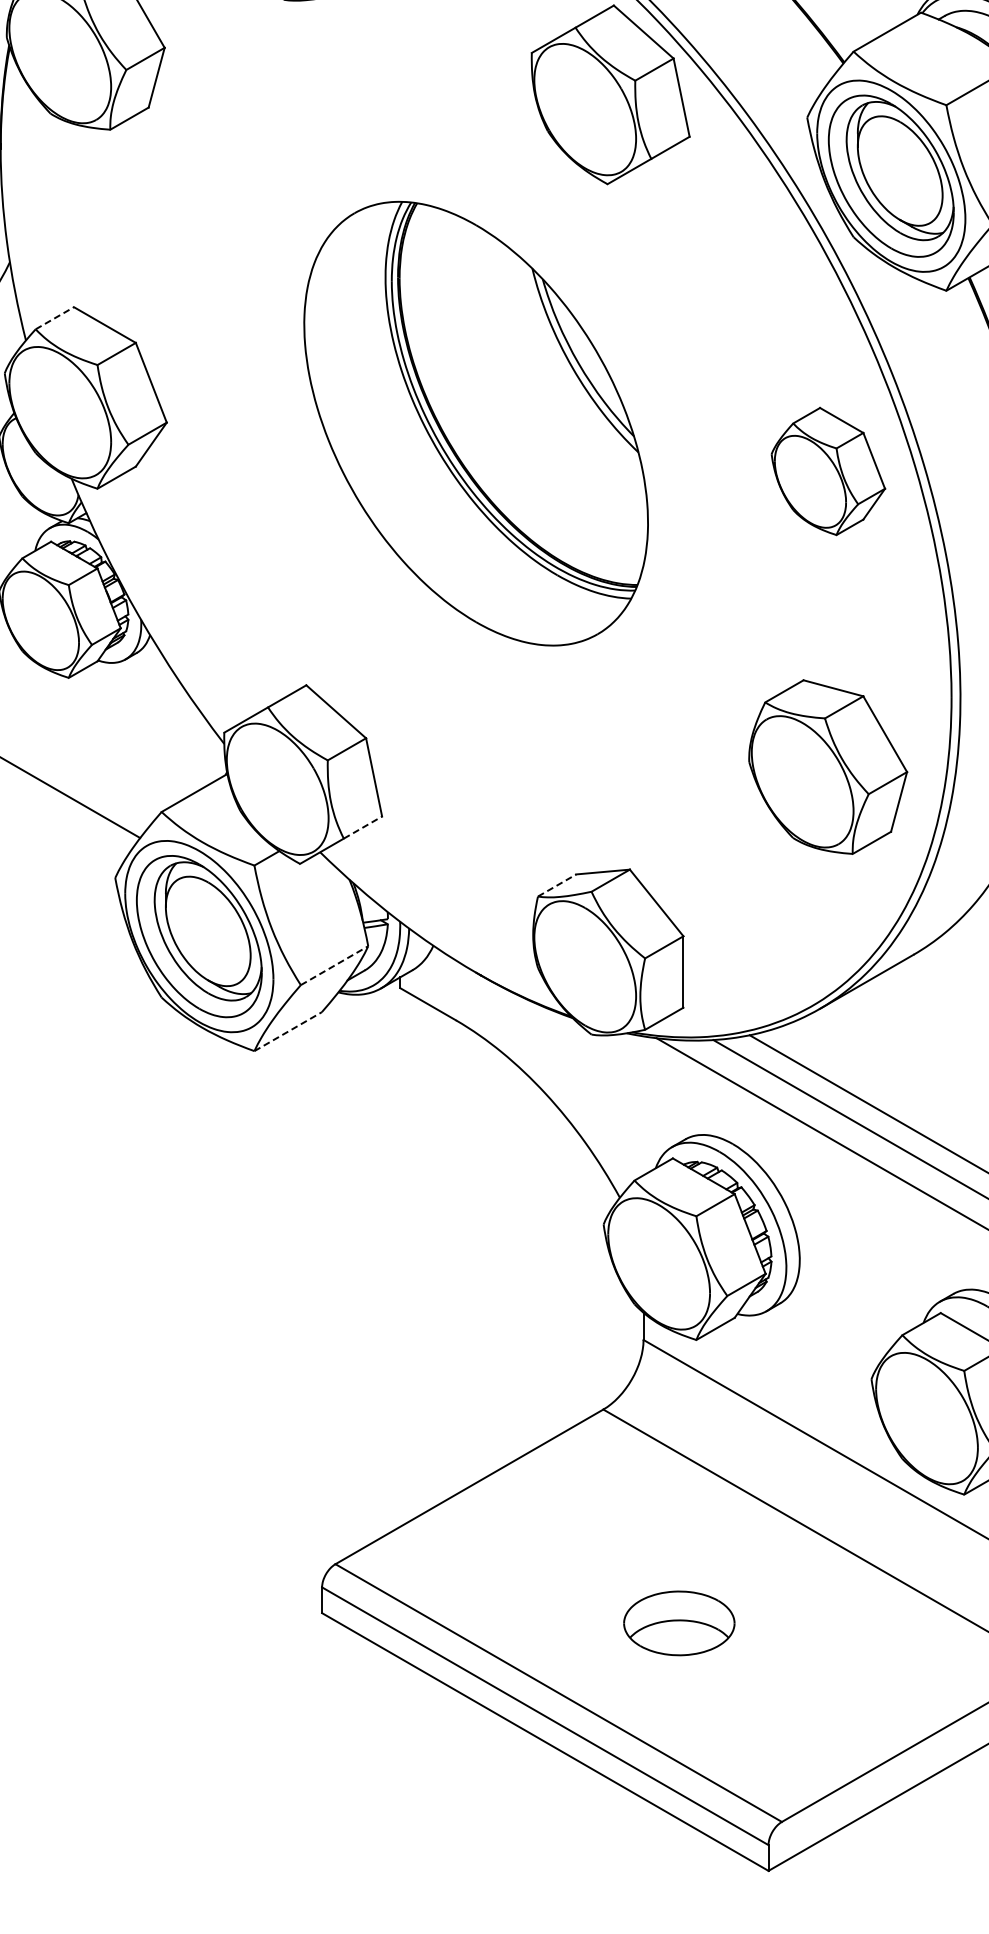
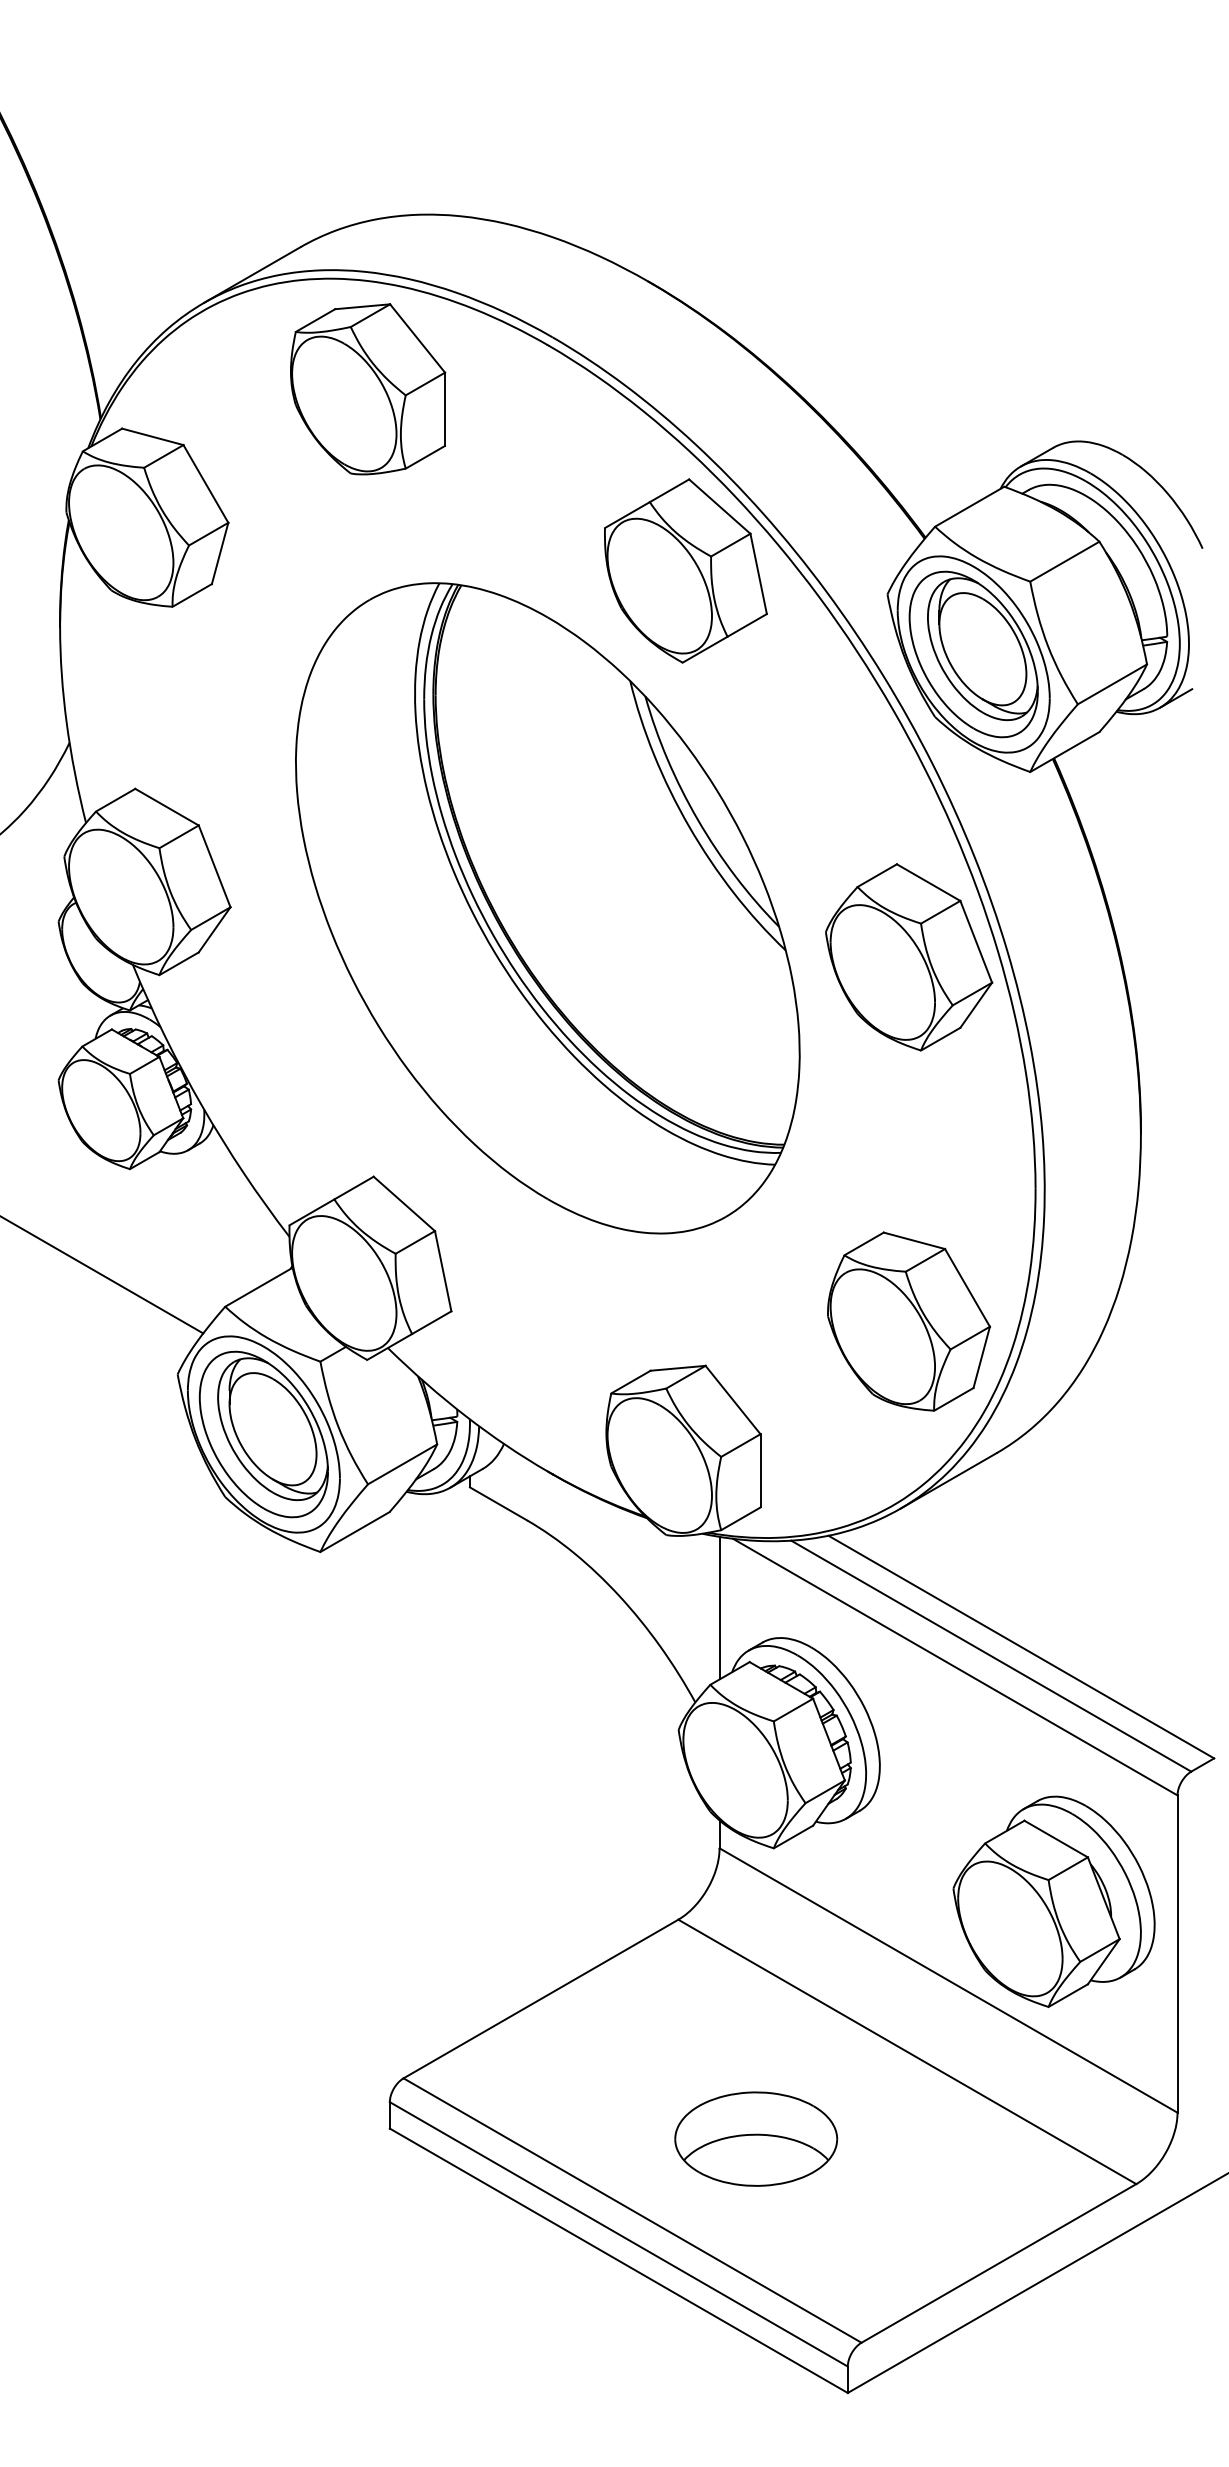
line: (54, 318) -> (115, 800), dashed -> solid
part: (475, 423) -> (547, 908), size x1.43
part: (828, 471) -> (909, 957), size x1.43
part: (827, 766) -> (908, 1321), moved
line: (362, 827) -> (431, 1322), dashed -> solid
line: (556, 885) -> (630, 1382), dashed -> solid
line: (334, 965) -> (402, 1464), dashed -> solid
line: (288, 1032) -> (355, 1532), dashed -> solid
line: (643, 1105) -> (719, 1607), added
part: (679, 1622) -> (756, 2138), size x1.43

